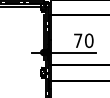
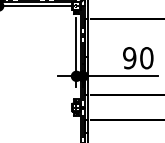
text: (77, 40) -> (128, 57), 70 -> 90

